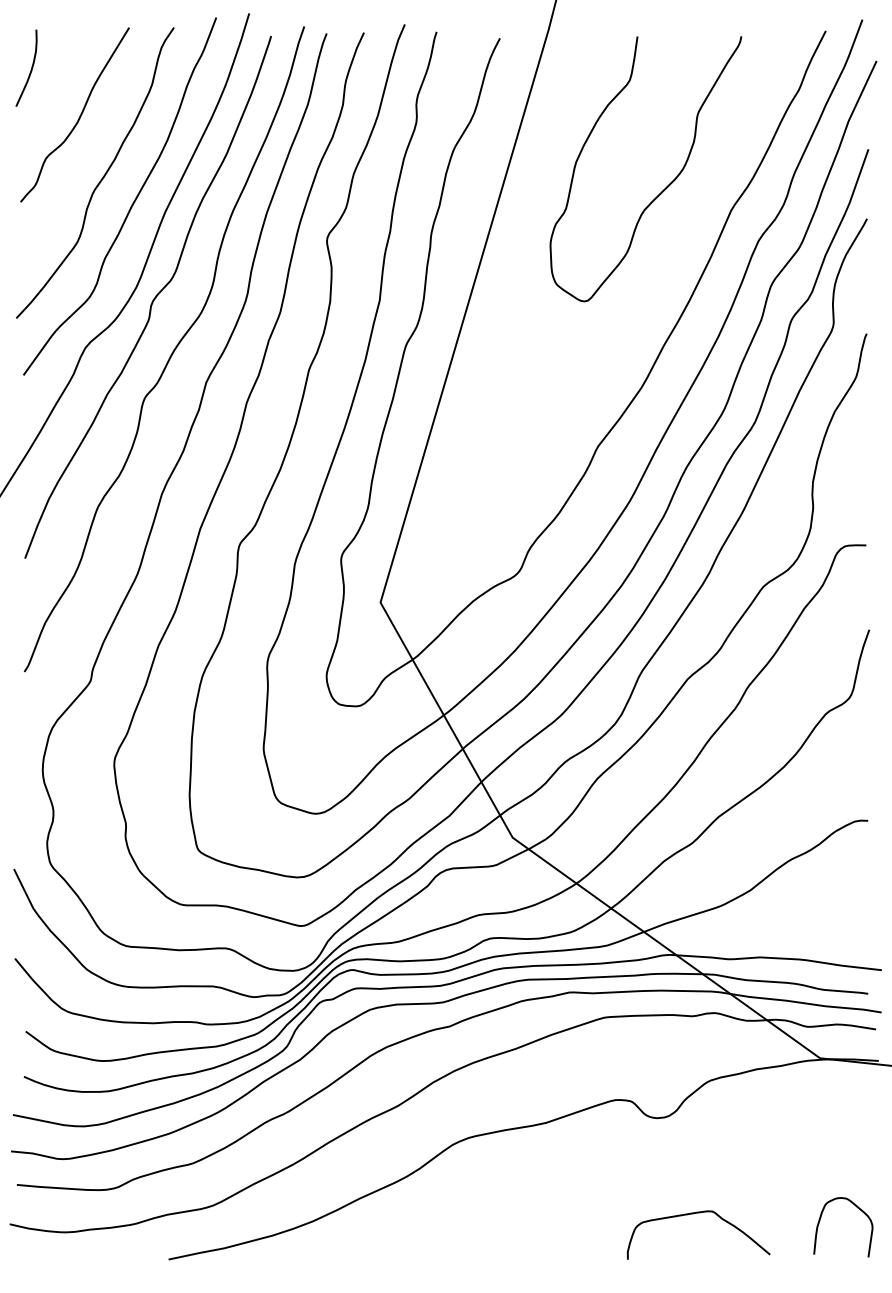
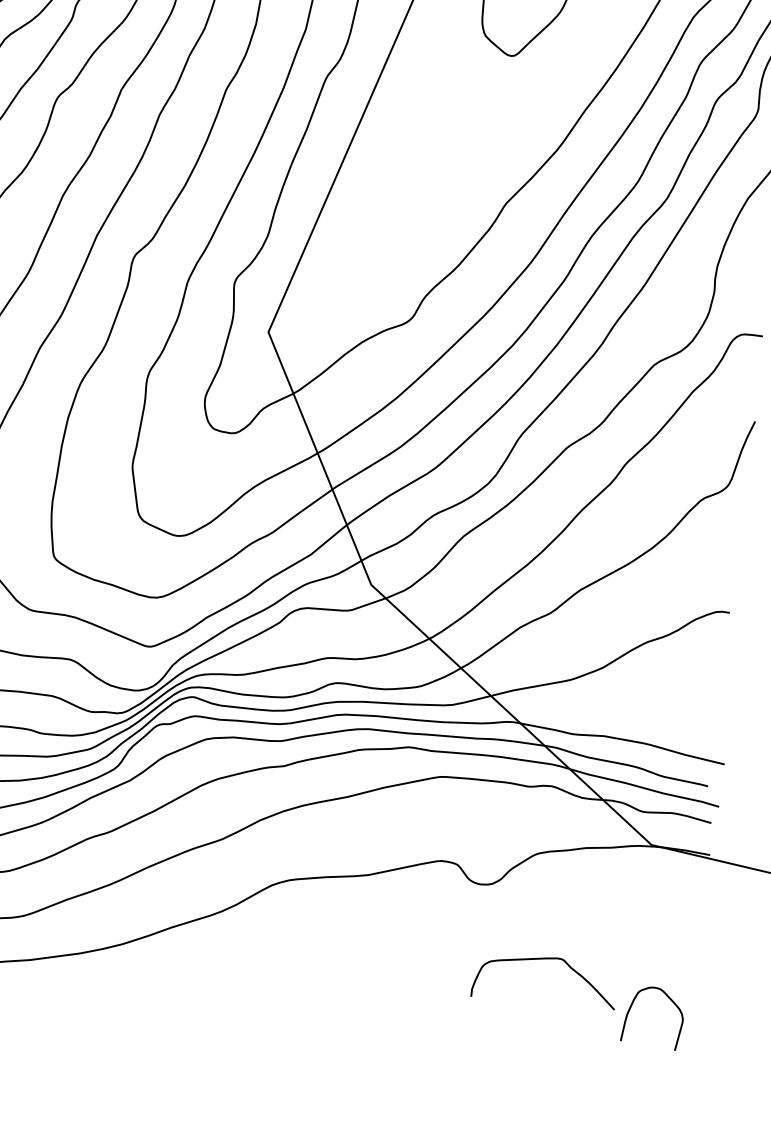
curve: (693, 1214) -> (542, 959), moved

